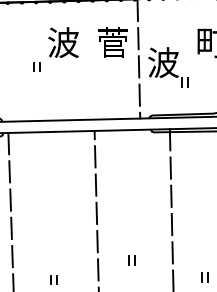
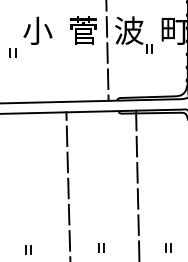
text: (63, 42) -> (37, 30), 波 -> 小
part: (168, 67) -> (133, 35), moved
part: (131, 260) -> (100, 247), moved

